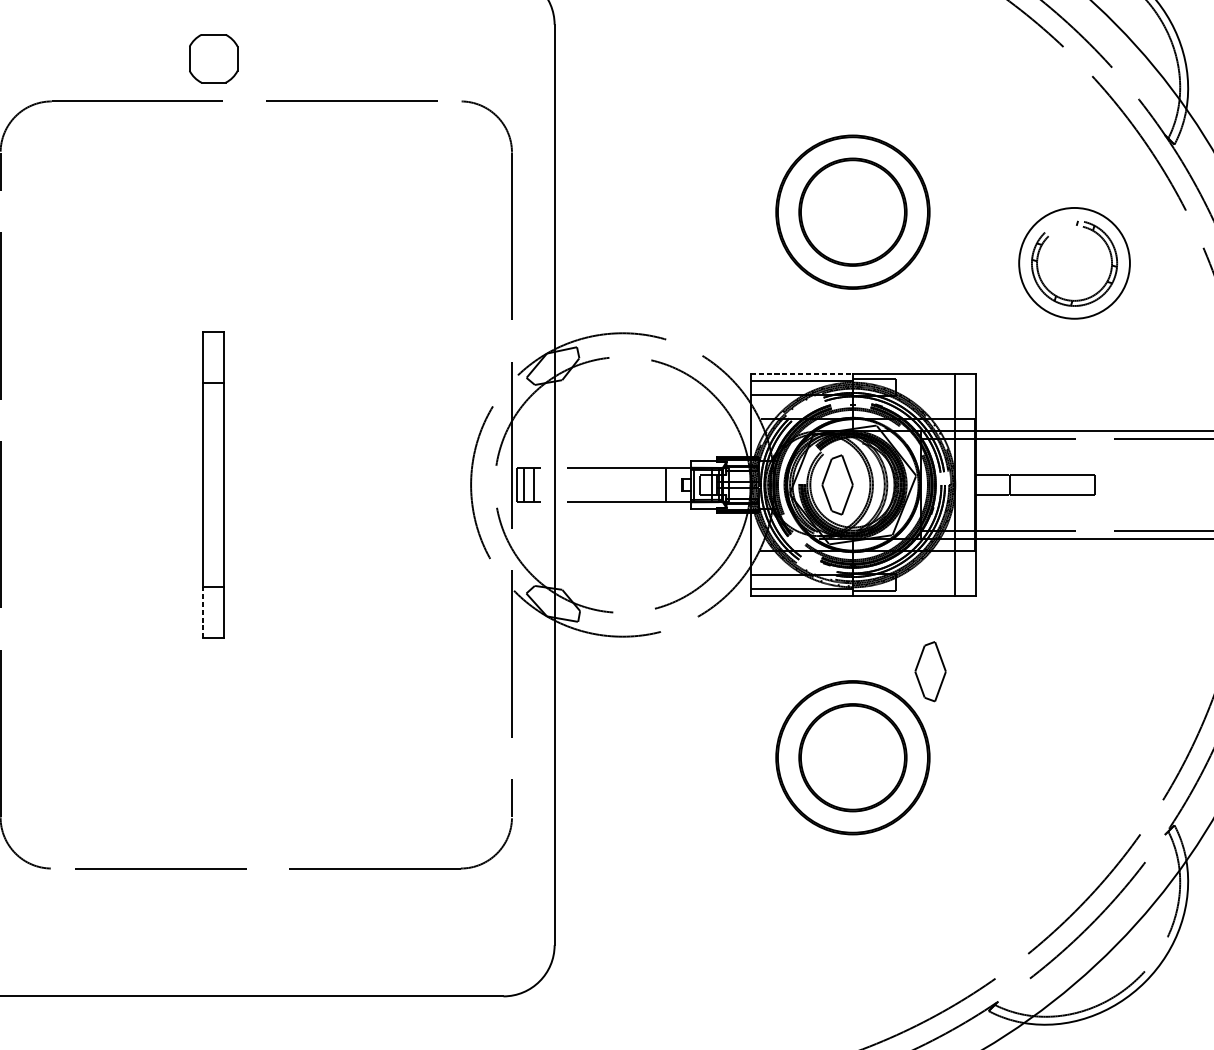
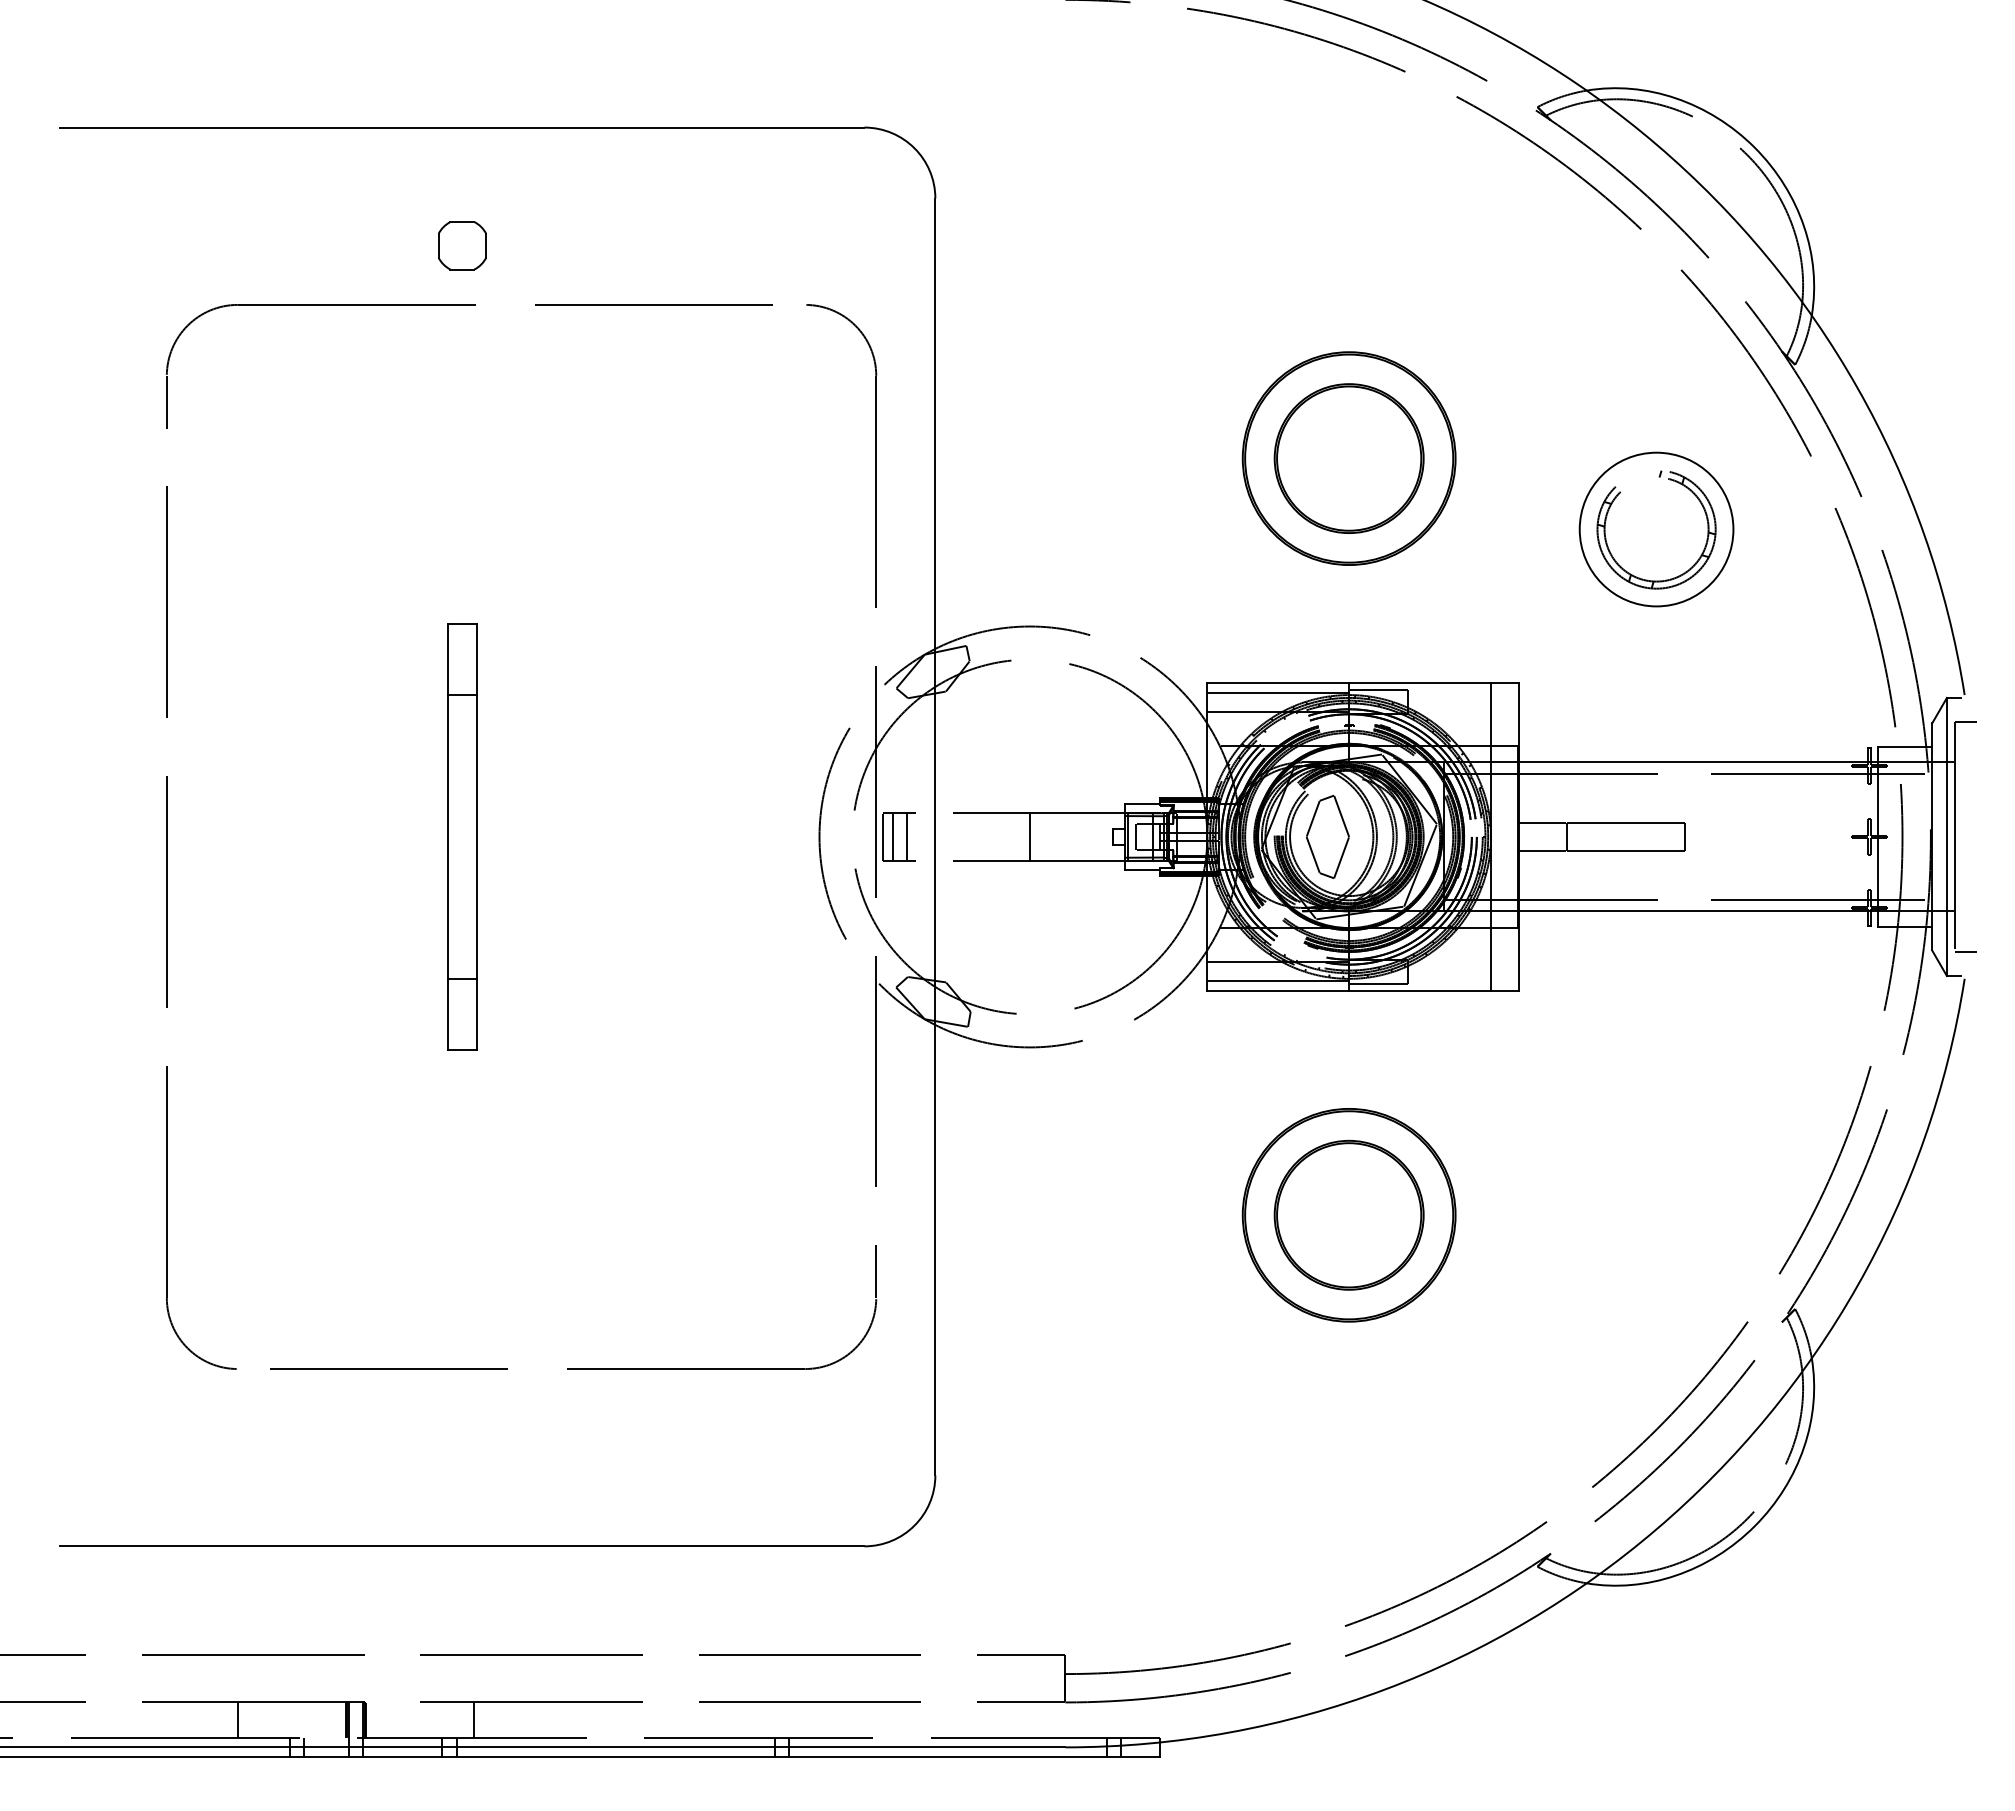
part: (213, 58) -> (462, 245), size x0.71
line: (801, 374) -> (1278, 683), dashed -> solid
line: (665, 484) -> (1029, 836), moved
line: (203, 612) -> (448, 1013), dashed -> solid
part: (930, 671) -> (1456, 1095), removed

